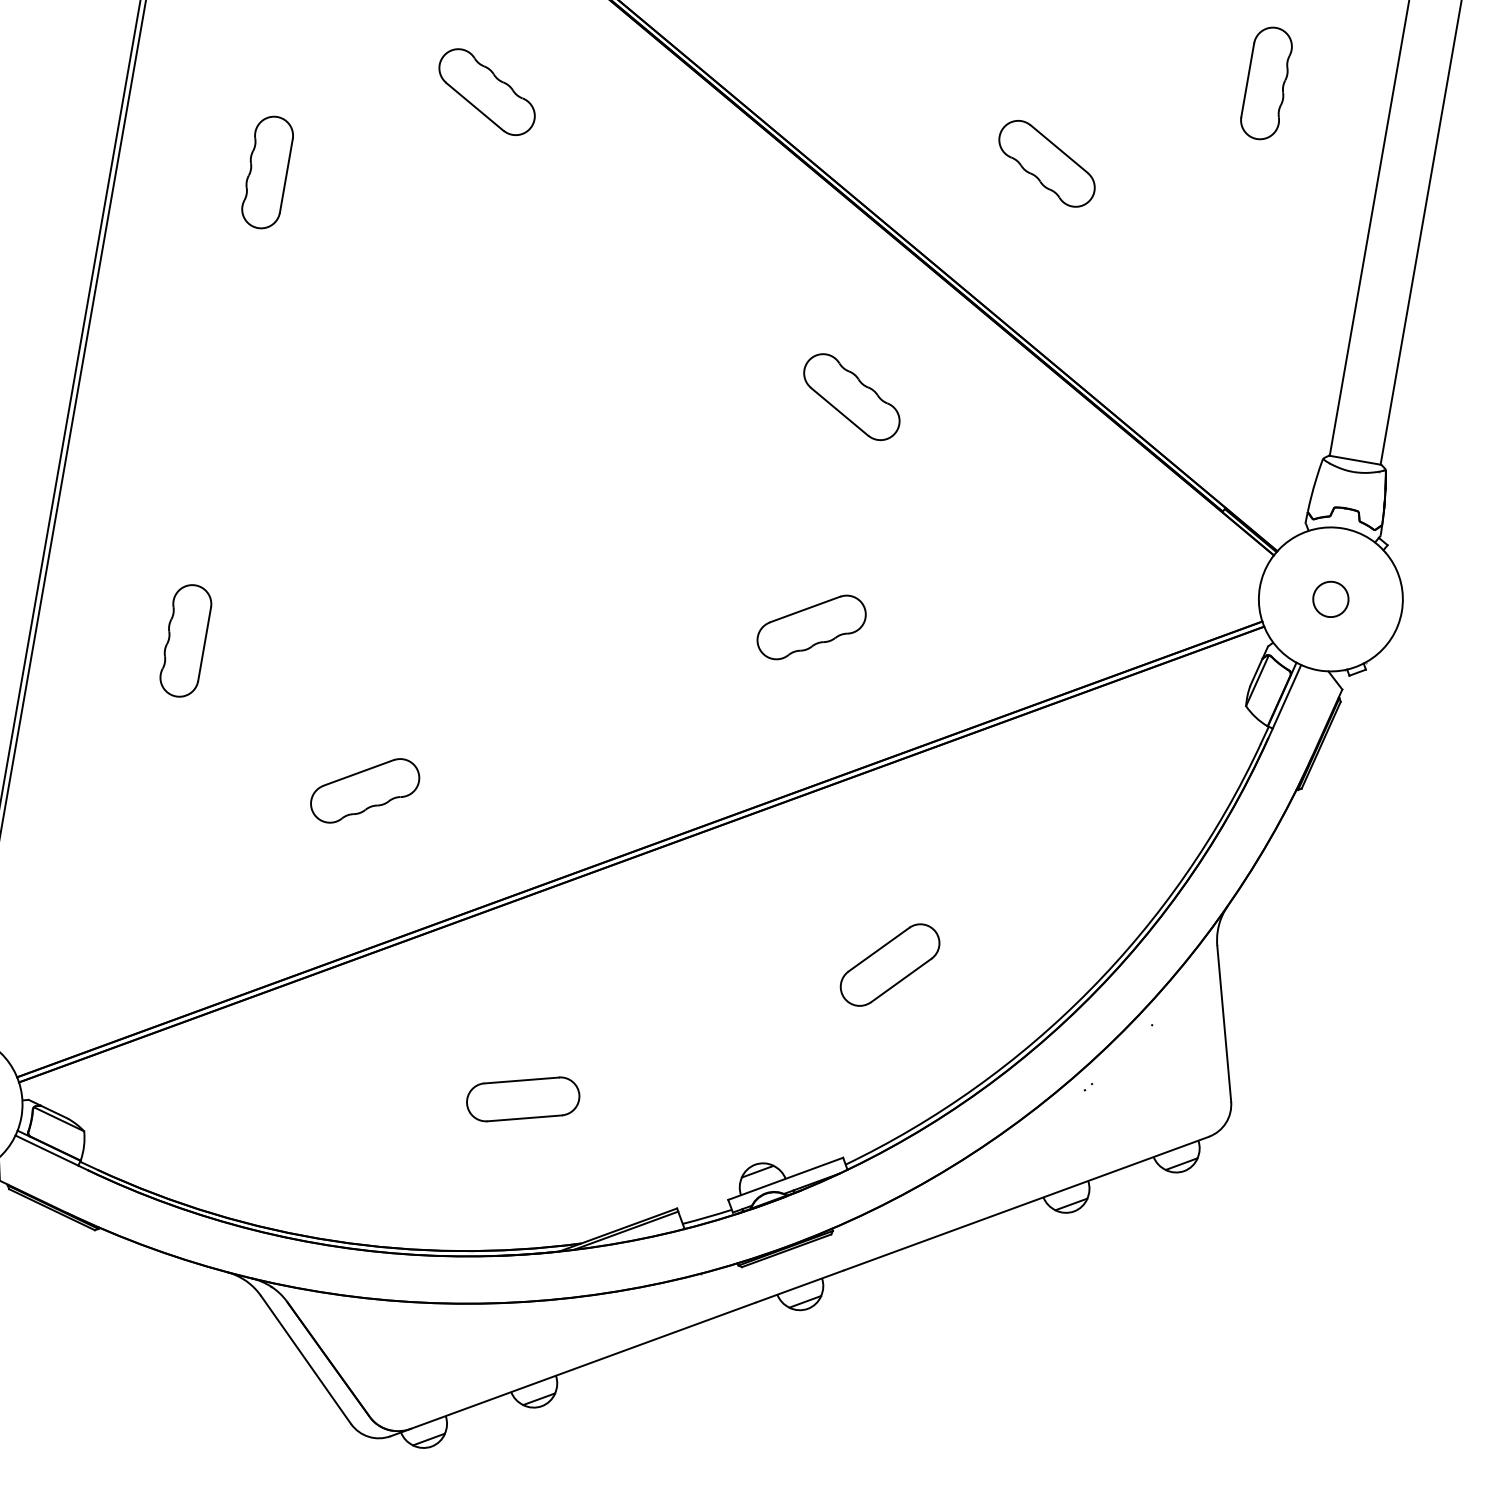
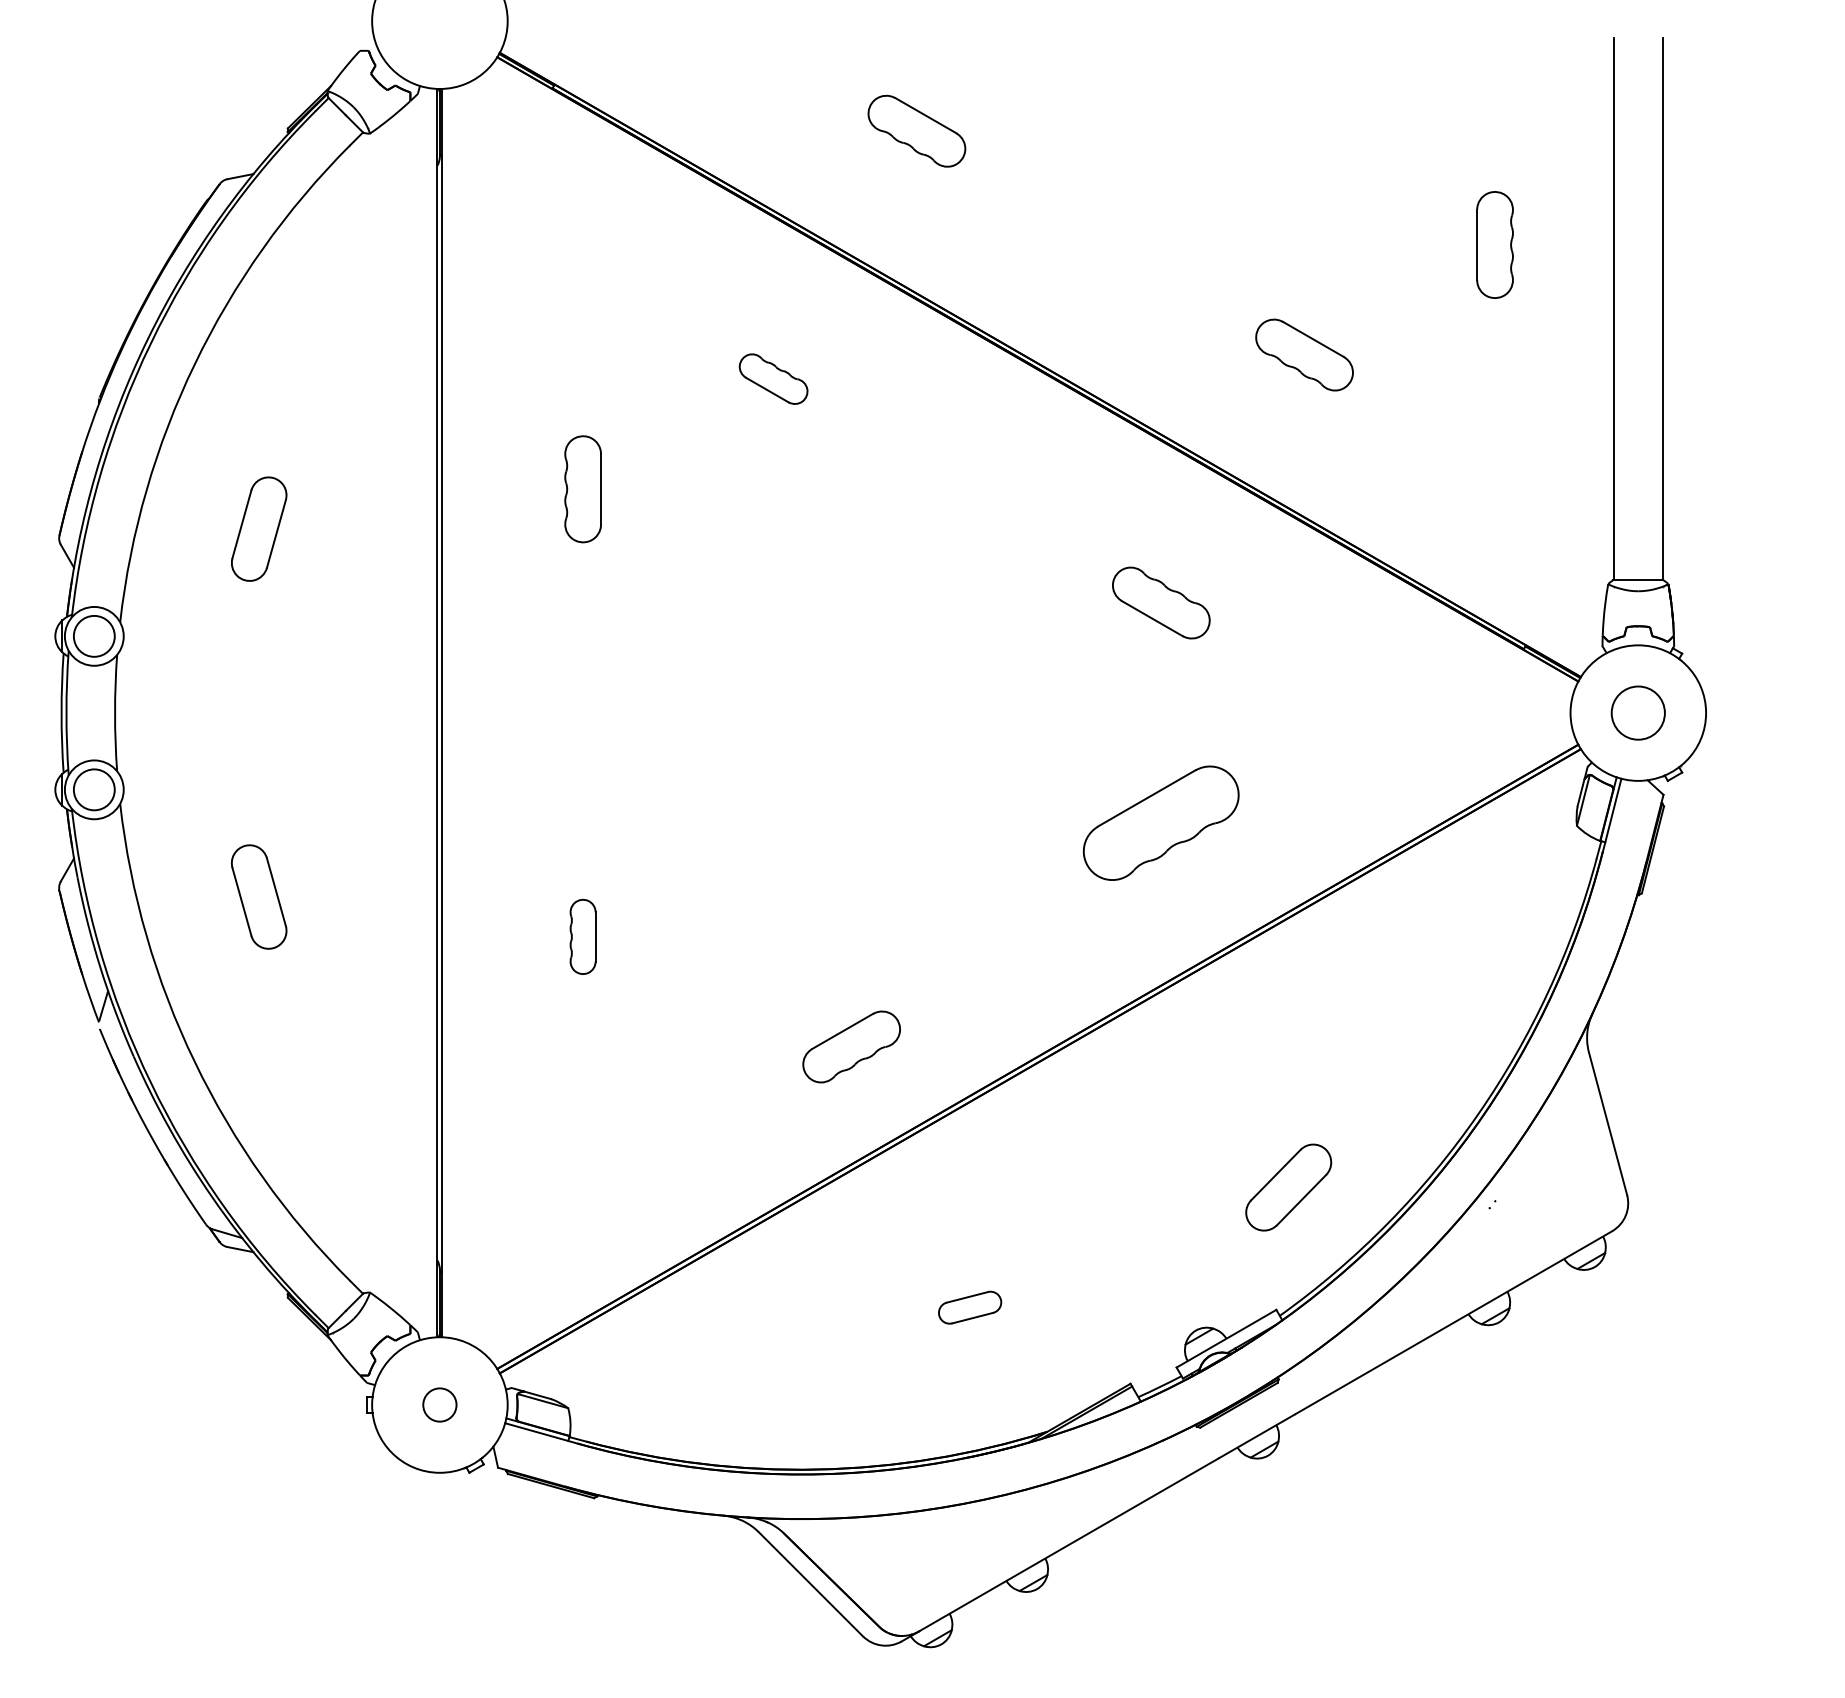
part: (487, 91) -> (773, 378), size x0.7
circle: (1330, 598) -> (1637, 712), size x1.6
part: (811, 626) -> (1161, 822), size x1.6
part: (185, 640) -> (582, 936), size x0.7
part: (365, 790) -> (851, 1046), moved
part: (889, 964) -> (1288, 1187), moved
part: (522, 1099) -> (969, 1307), size x0.6

